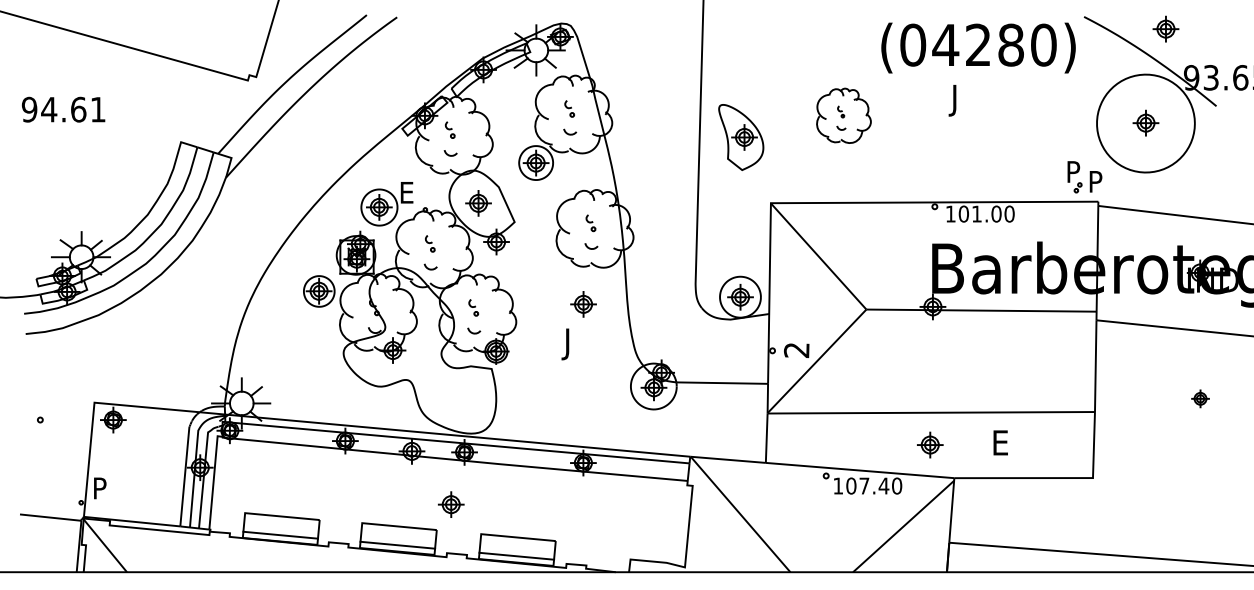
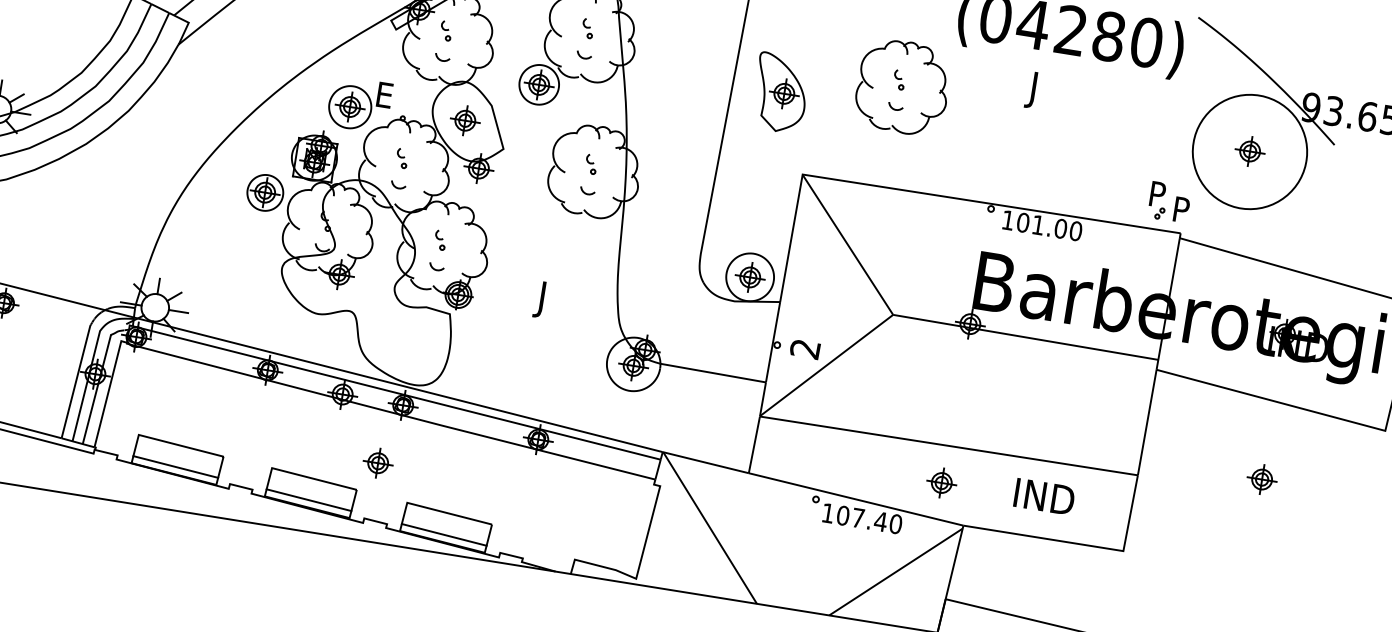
part: (1165, 28) -> (1290, 45), removed
part: (843, 115) -> (902, 86), size x1.43
part: (583, 304) -> (567, 256), removed
part: (1200, 398) -> (1262, 479), size x1.43
text: (1020, 442) -> (1046, 496), E -> IND

